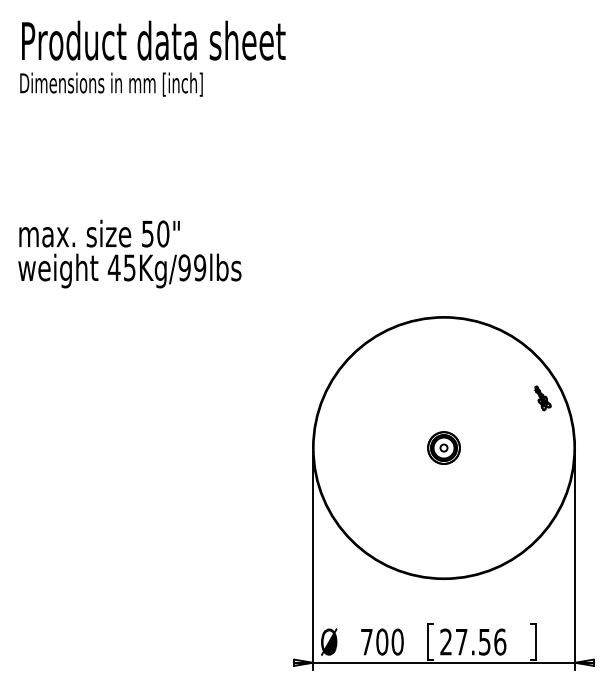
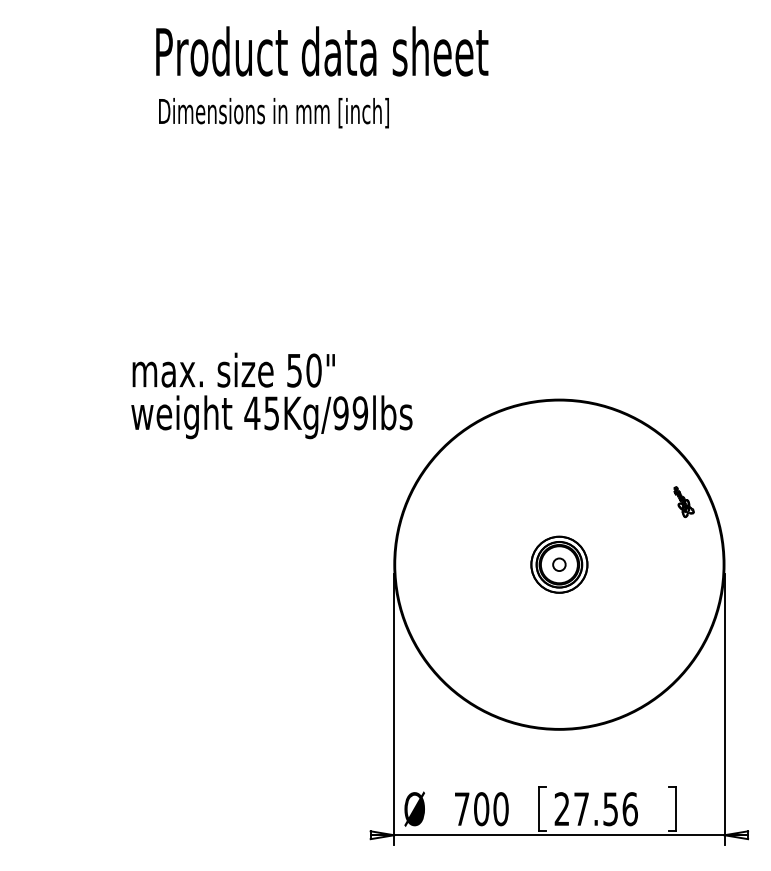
text: (153, 40) -> (321, 51), moved
text: (111, 84) -> (273, 112), moved
text: (129, 253) -> (271, 395), moved
part: (443, 447) -> (558, 564), size x1.4

